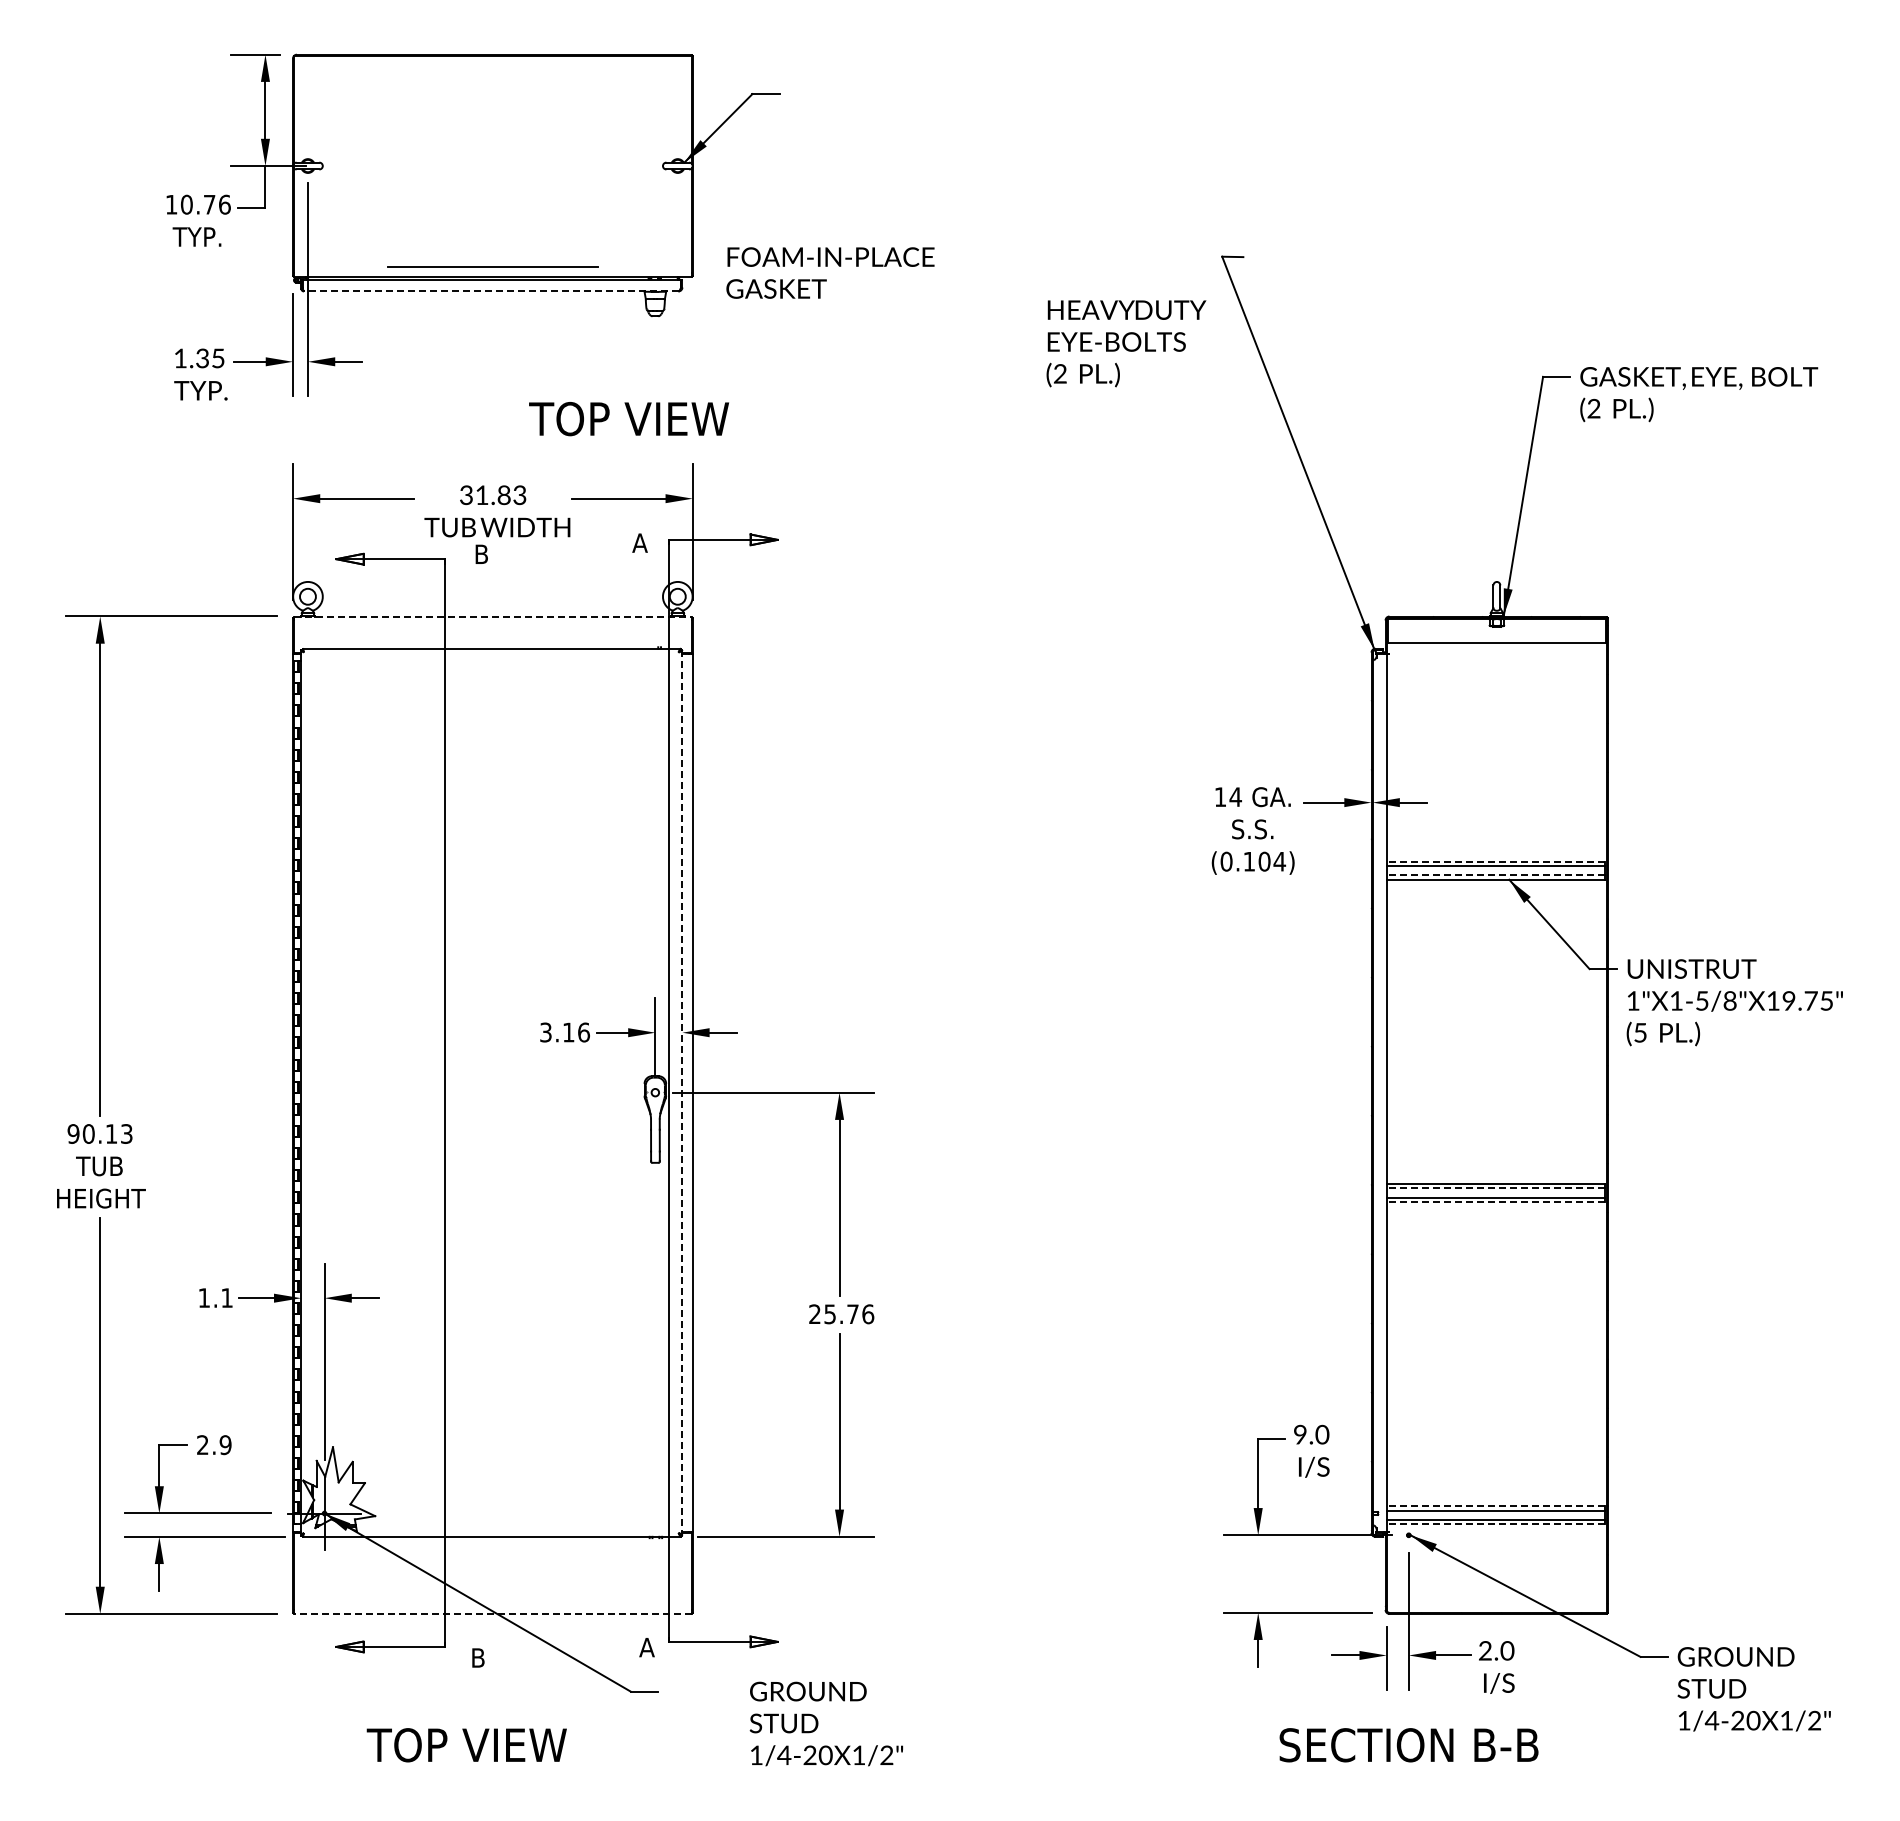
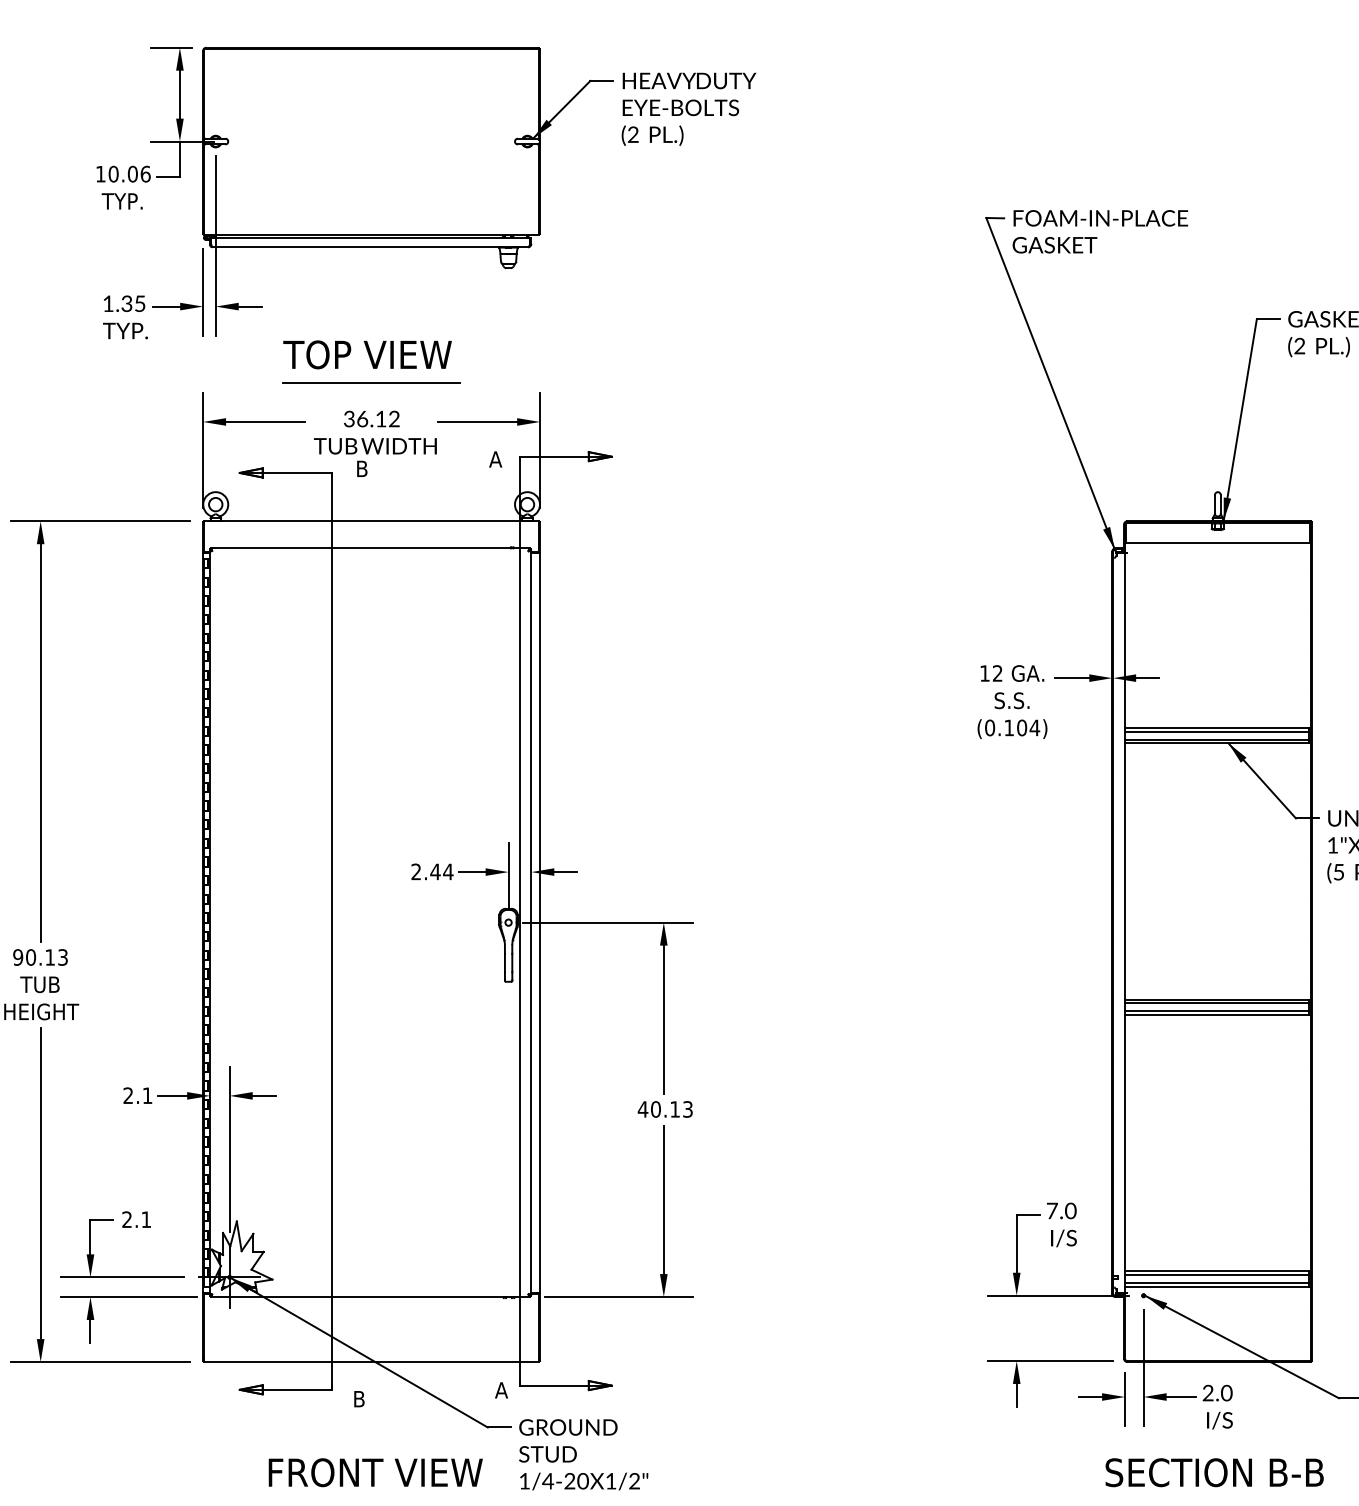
text: (209, 204) -> (132, 174), 10.76 -> 10.06
line: (492, 266) -> (371, 382), moved
text: (830, 272) -> (1100, 231), moved
line: (490, 291) -> (369, 247), dashed -> solid
text: (1126, 343) -> (689, 109), moved
text: (628, 419) -> (367, 355), moved
text: (500, 495) -> (378, 419), 31.83 -> 36.12
line: (492, 616) -> (371, 521), dashed -> solid
text: (1235, 796) -> (997, 673), 14 -> 12
line: (1495, 861) -> (1216, 727), dashed -> solid
line: (1495, 875) -> (1216, 739), dashed -> solid
text: (565, 1032) -> (432, 871), 3.16 -> 2.44
line: (682, 1092) -> (531, 922), dashed -> solid
line: (1495, 1188) -> (1216, 1003), dashed -> solid
line: (1495, 1202) -> (1216, 1015), dashed -> solid
text: (203, 1297) -> (127, 1095), 1.1 -> 2.1
text: (841, 1314) -> (665, 1109), 25.76 -> 40.13
text: (1300, 1434) -> (1052, 1210), 9.0 -> 7.0
text: (225, 1445) -> (146, 1220), 2.9 -> 2.1
line: (1495, 1506) -> (1216, 1271), dashed -> solid
line: (1495, 1524) -> (1216, 1286), dashed -> solid
line: (492, 1613) -> (371, 1361), dashed -> solid
text: (825, 1723) -> (582, 1454), moved
text: (495, 1745) -> (373, 1472), TOP VIEW -> FRONT VIEW
text: (1408, 1745) -> (1214, 1472), moved

